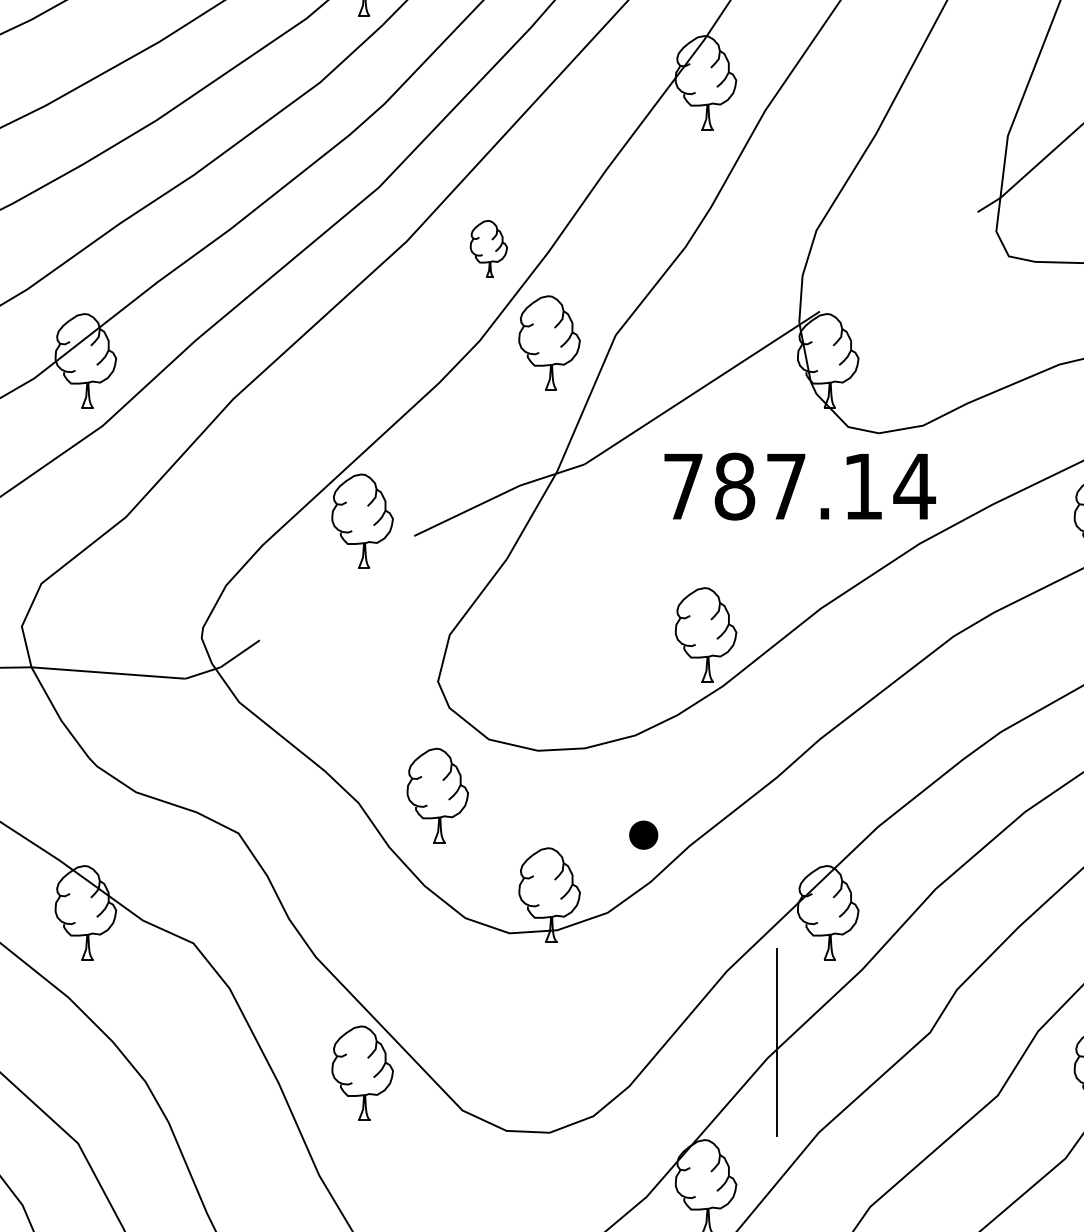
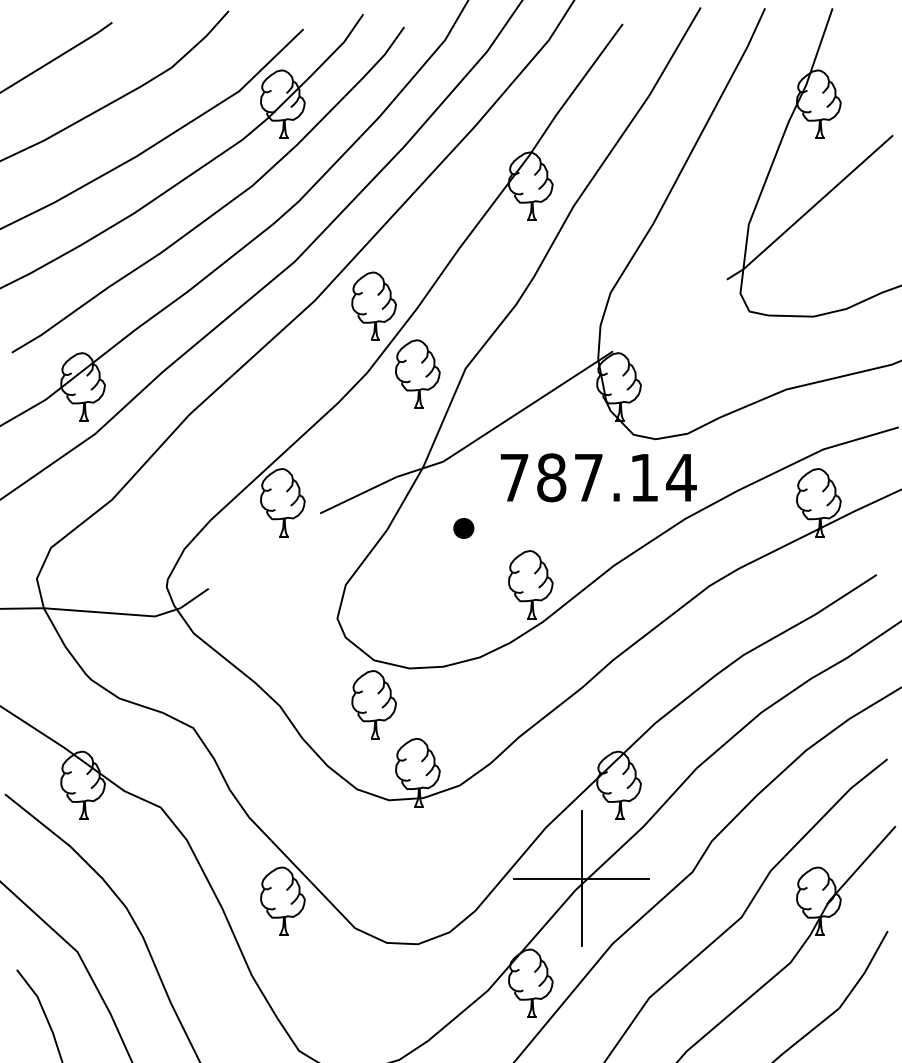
part: (488, 248) -> (373, 305), size x1.67
part: (436, 795) -> (373, 704), moved
part: (643, 835) -> (463, 528), moved
line: (776, 1041) -> (581, 878), added

